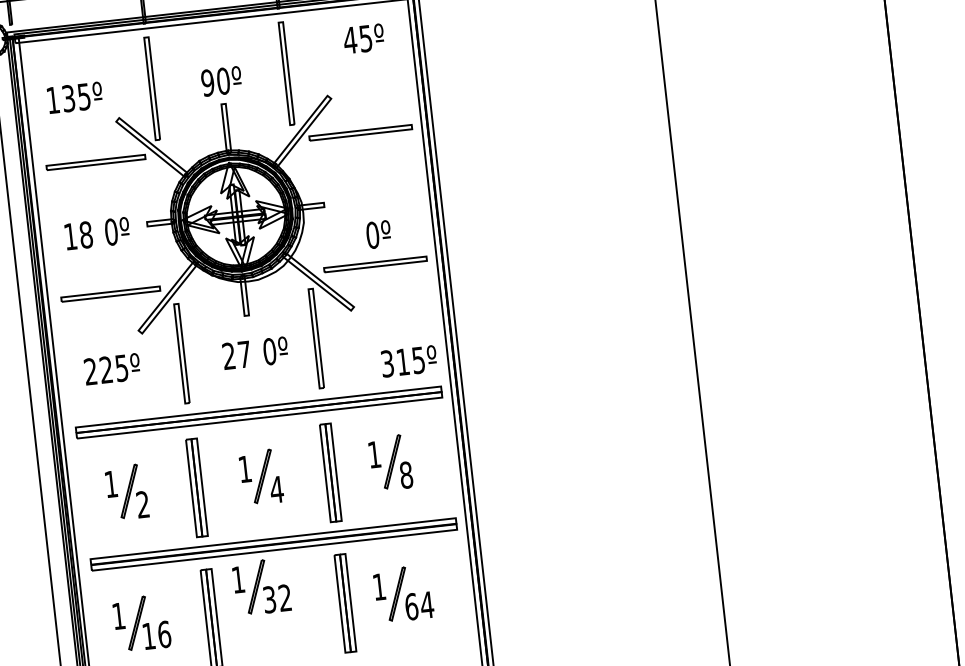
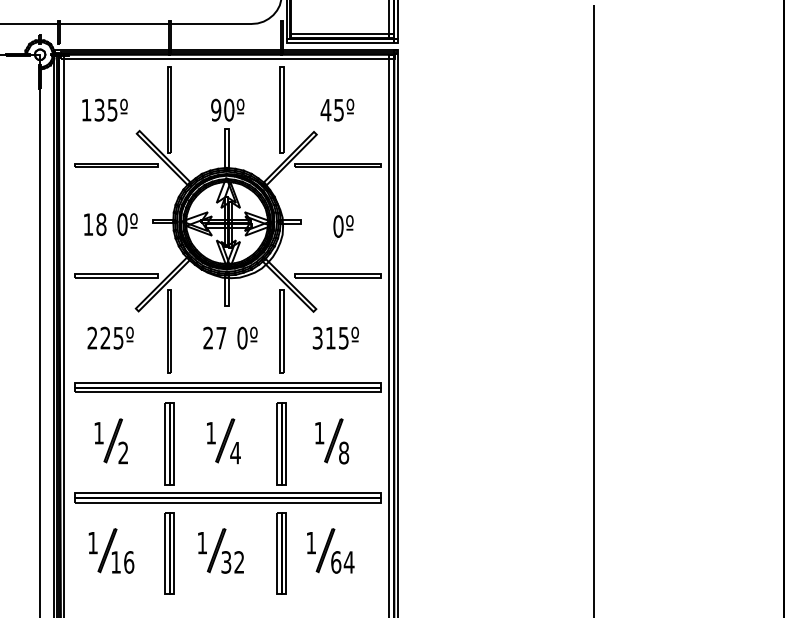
text: (363, 38) -> (337, 109), moved
text: (378, 234) -> (343, 226), moved
text: (408, 360) -> (335, 337), moved
part: (261, 586) -> (220, 550), moved

